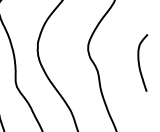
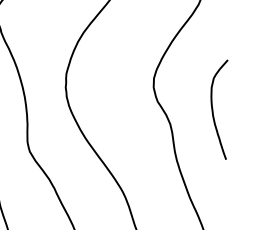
curve: (139, 62) -> (213, 108), moved

